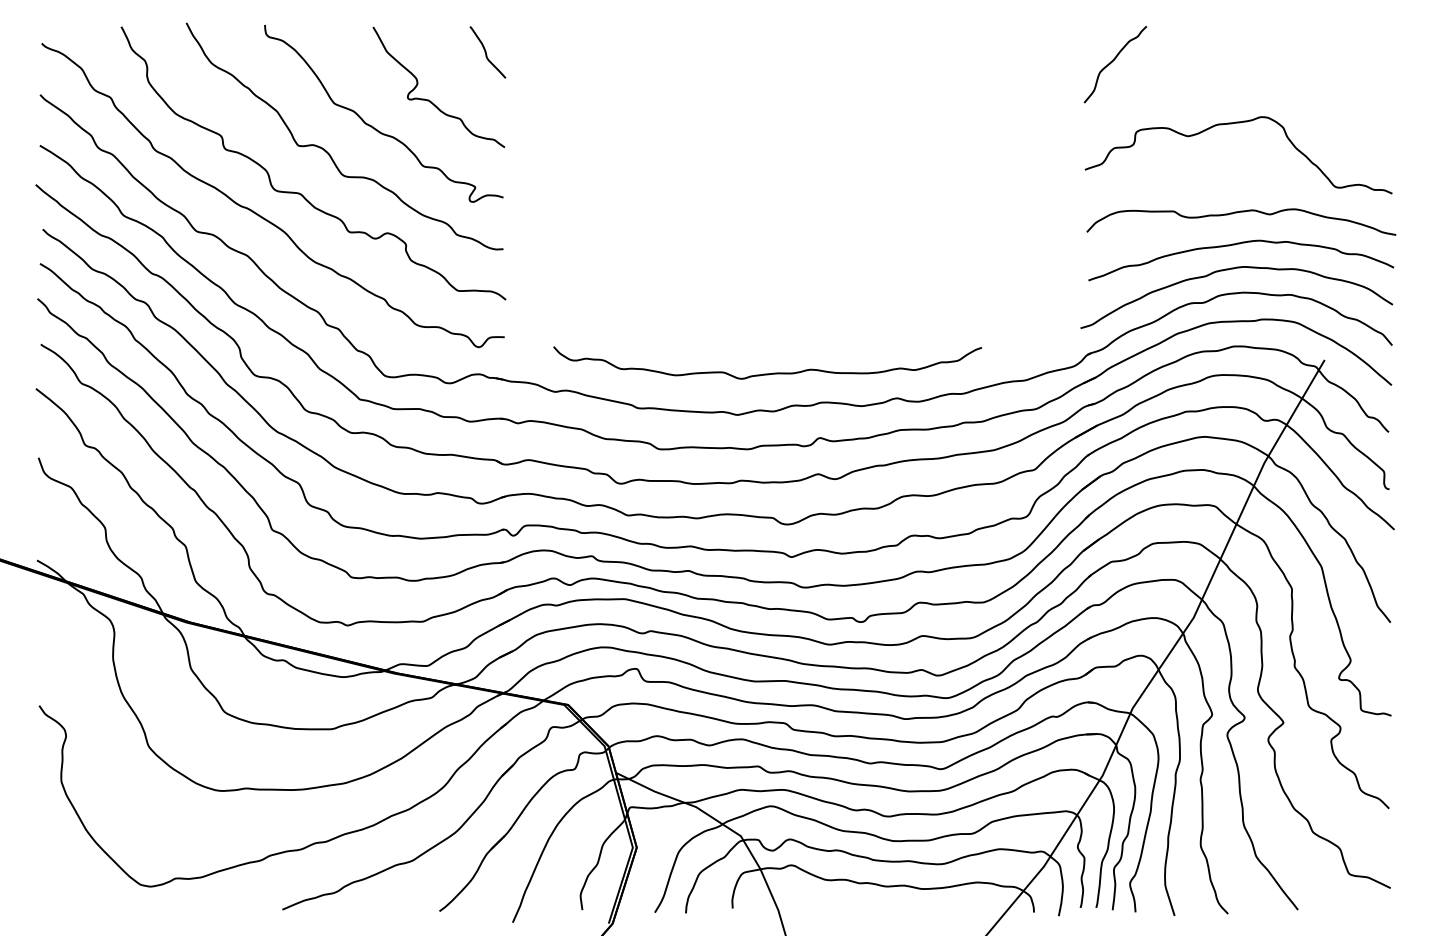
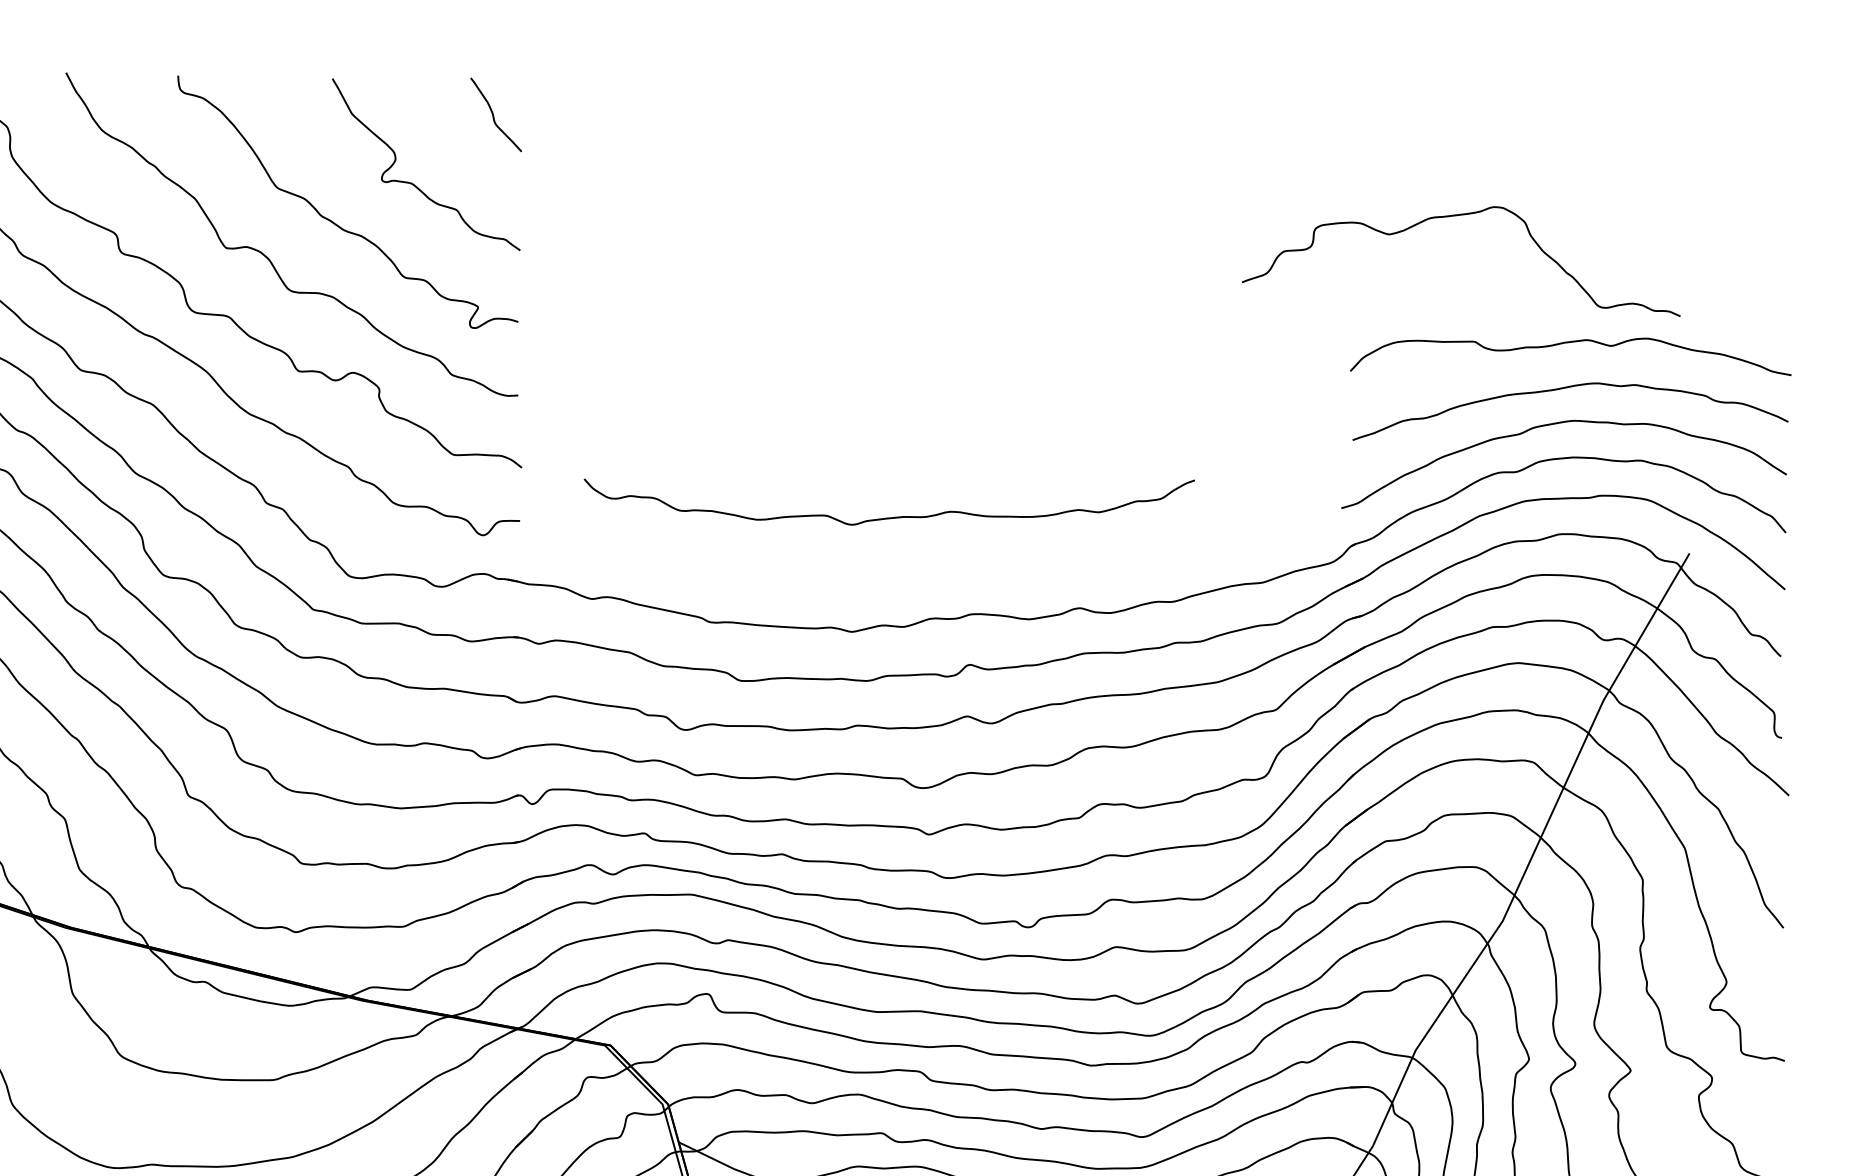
curve: (1112, 62) -> (1386, 129), removed
curve: (1232, 124) -> (1452, 217), moved
curve: (767, 373) -> (889, 517), moved

